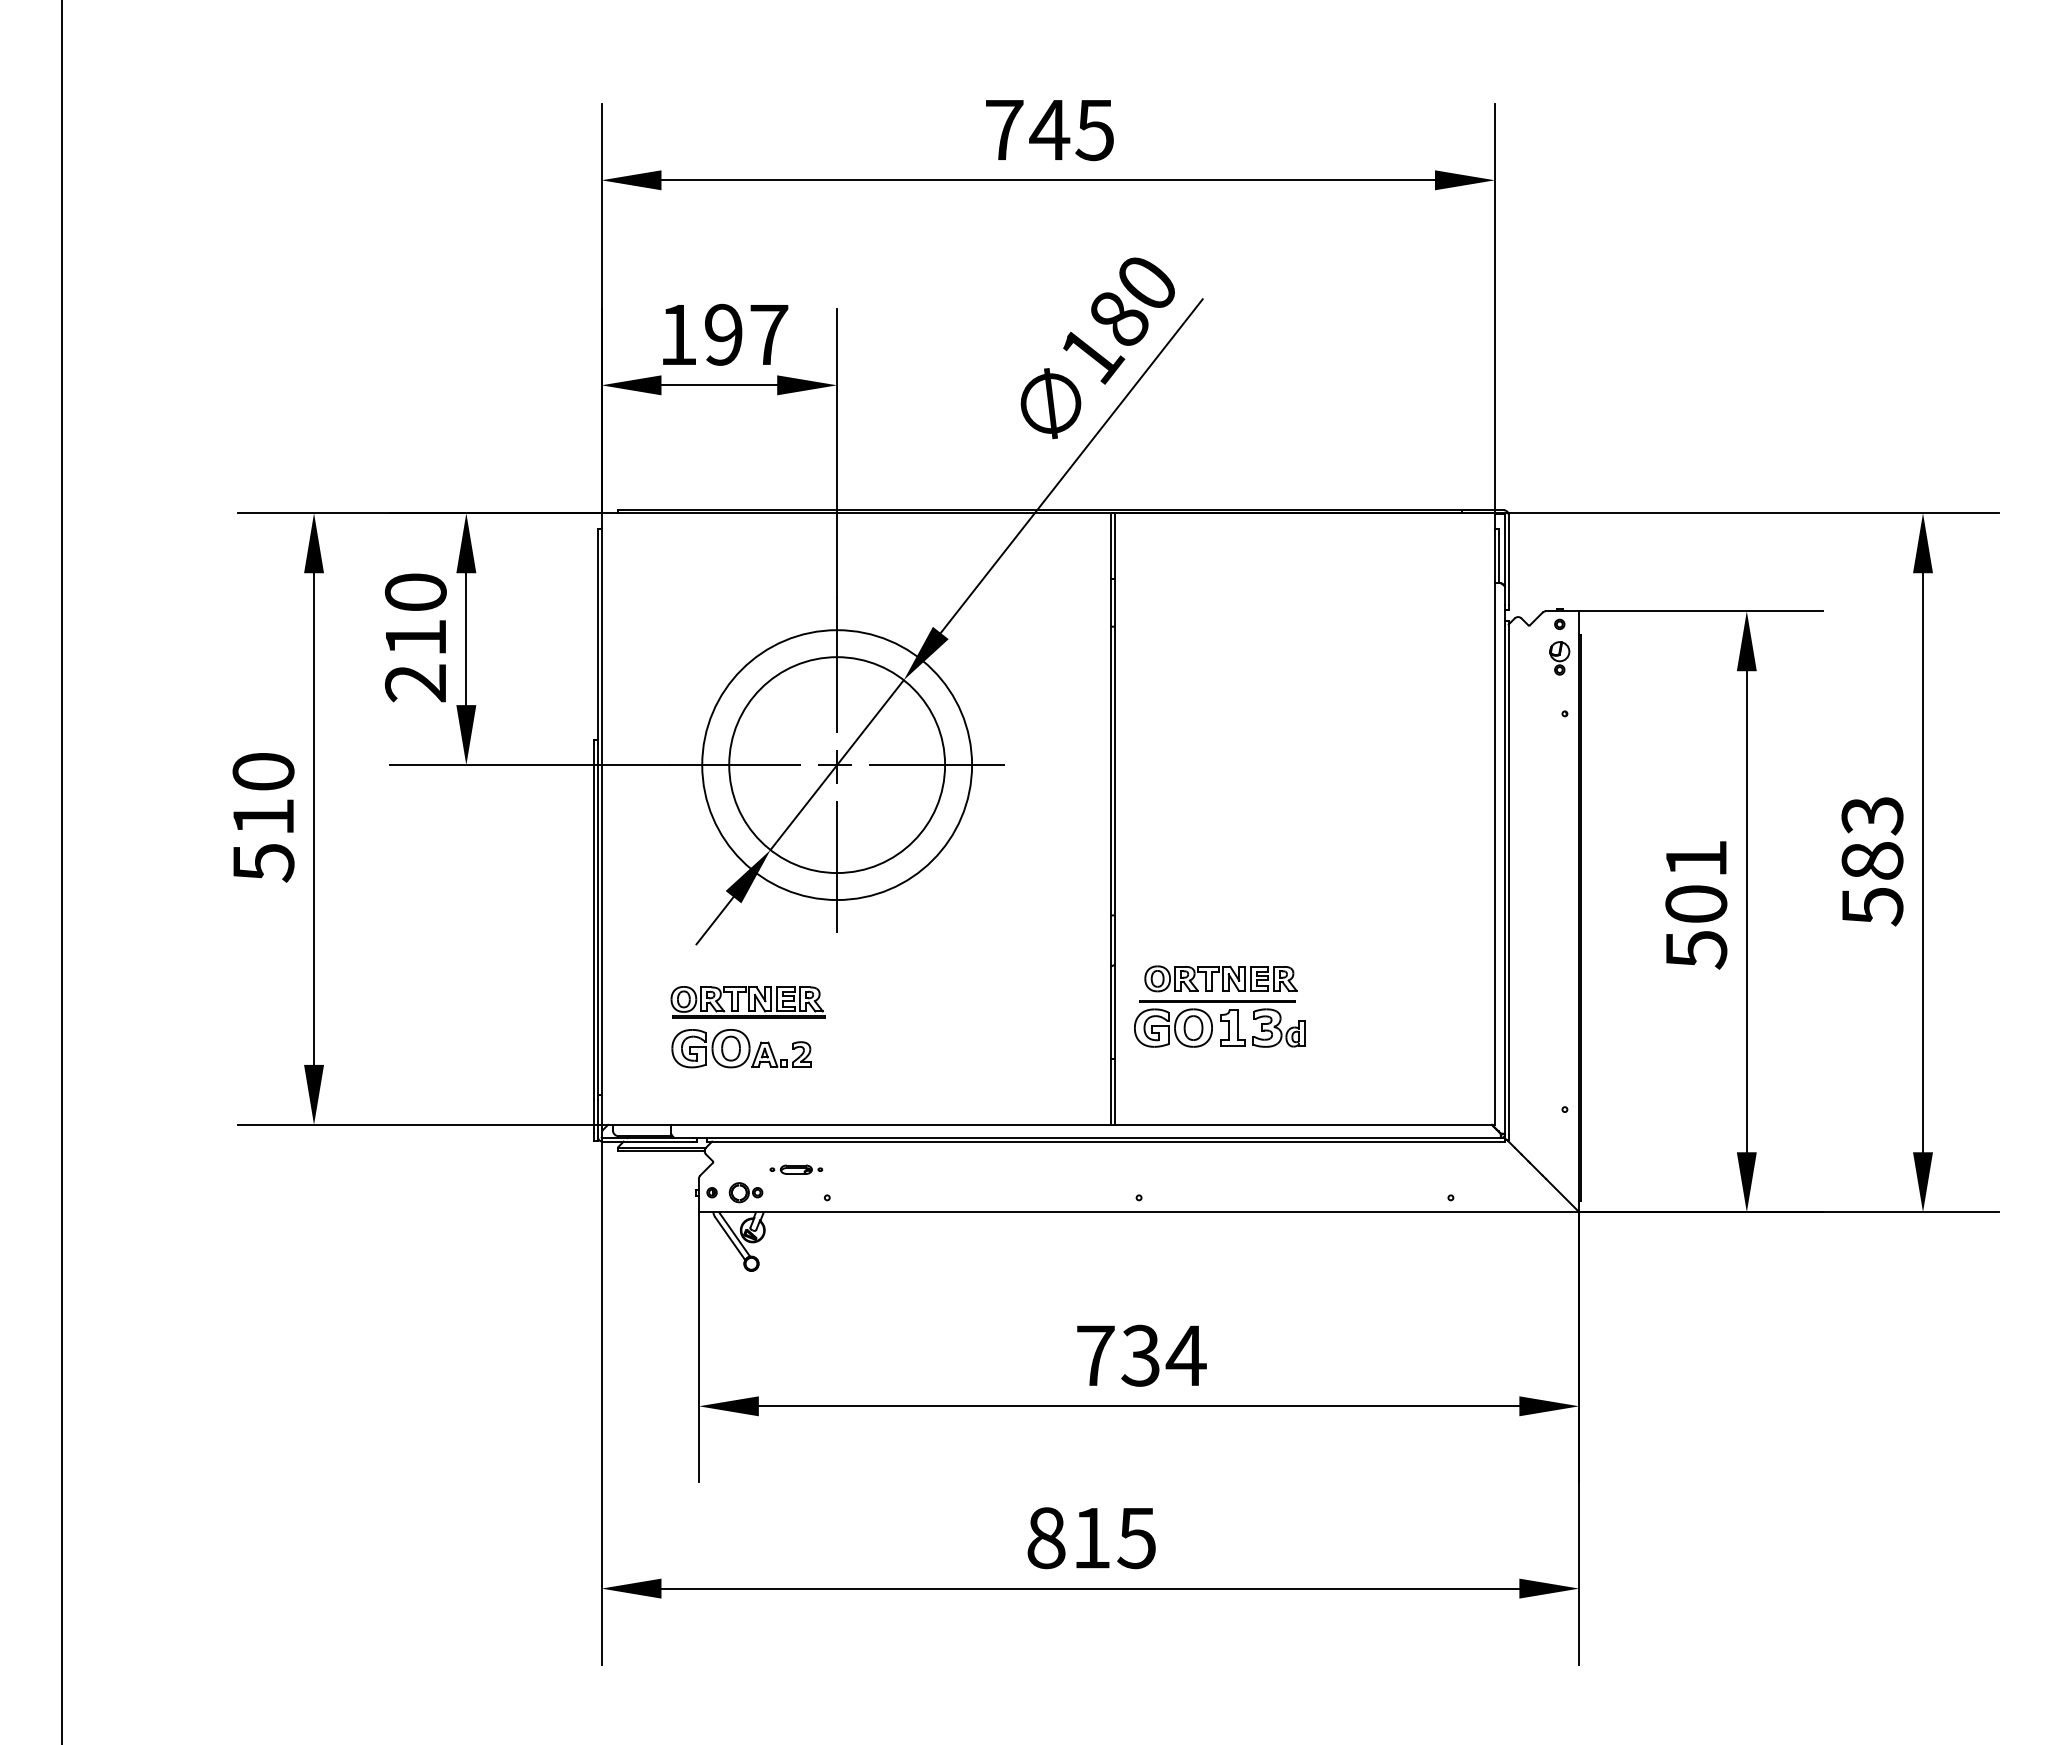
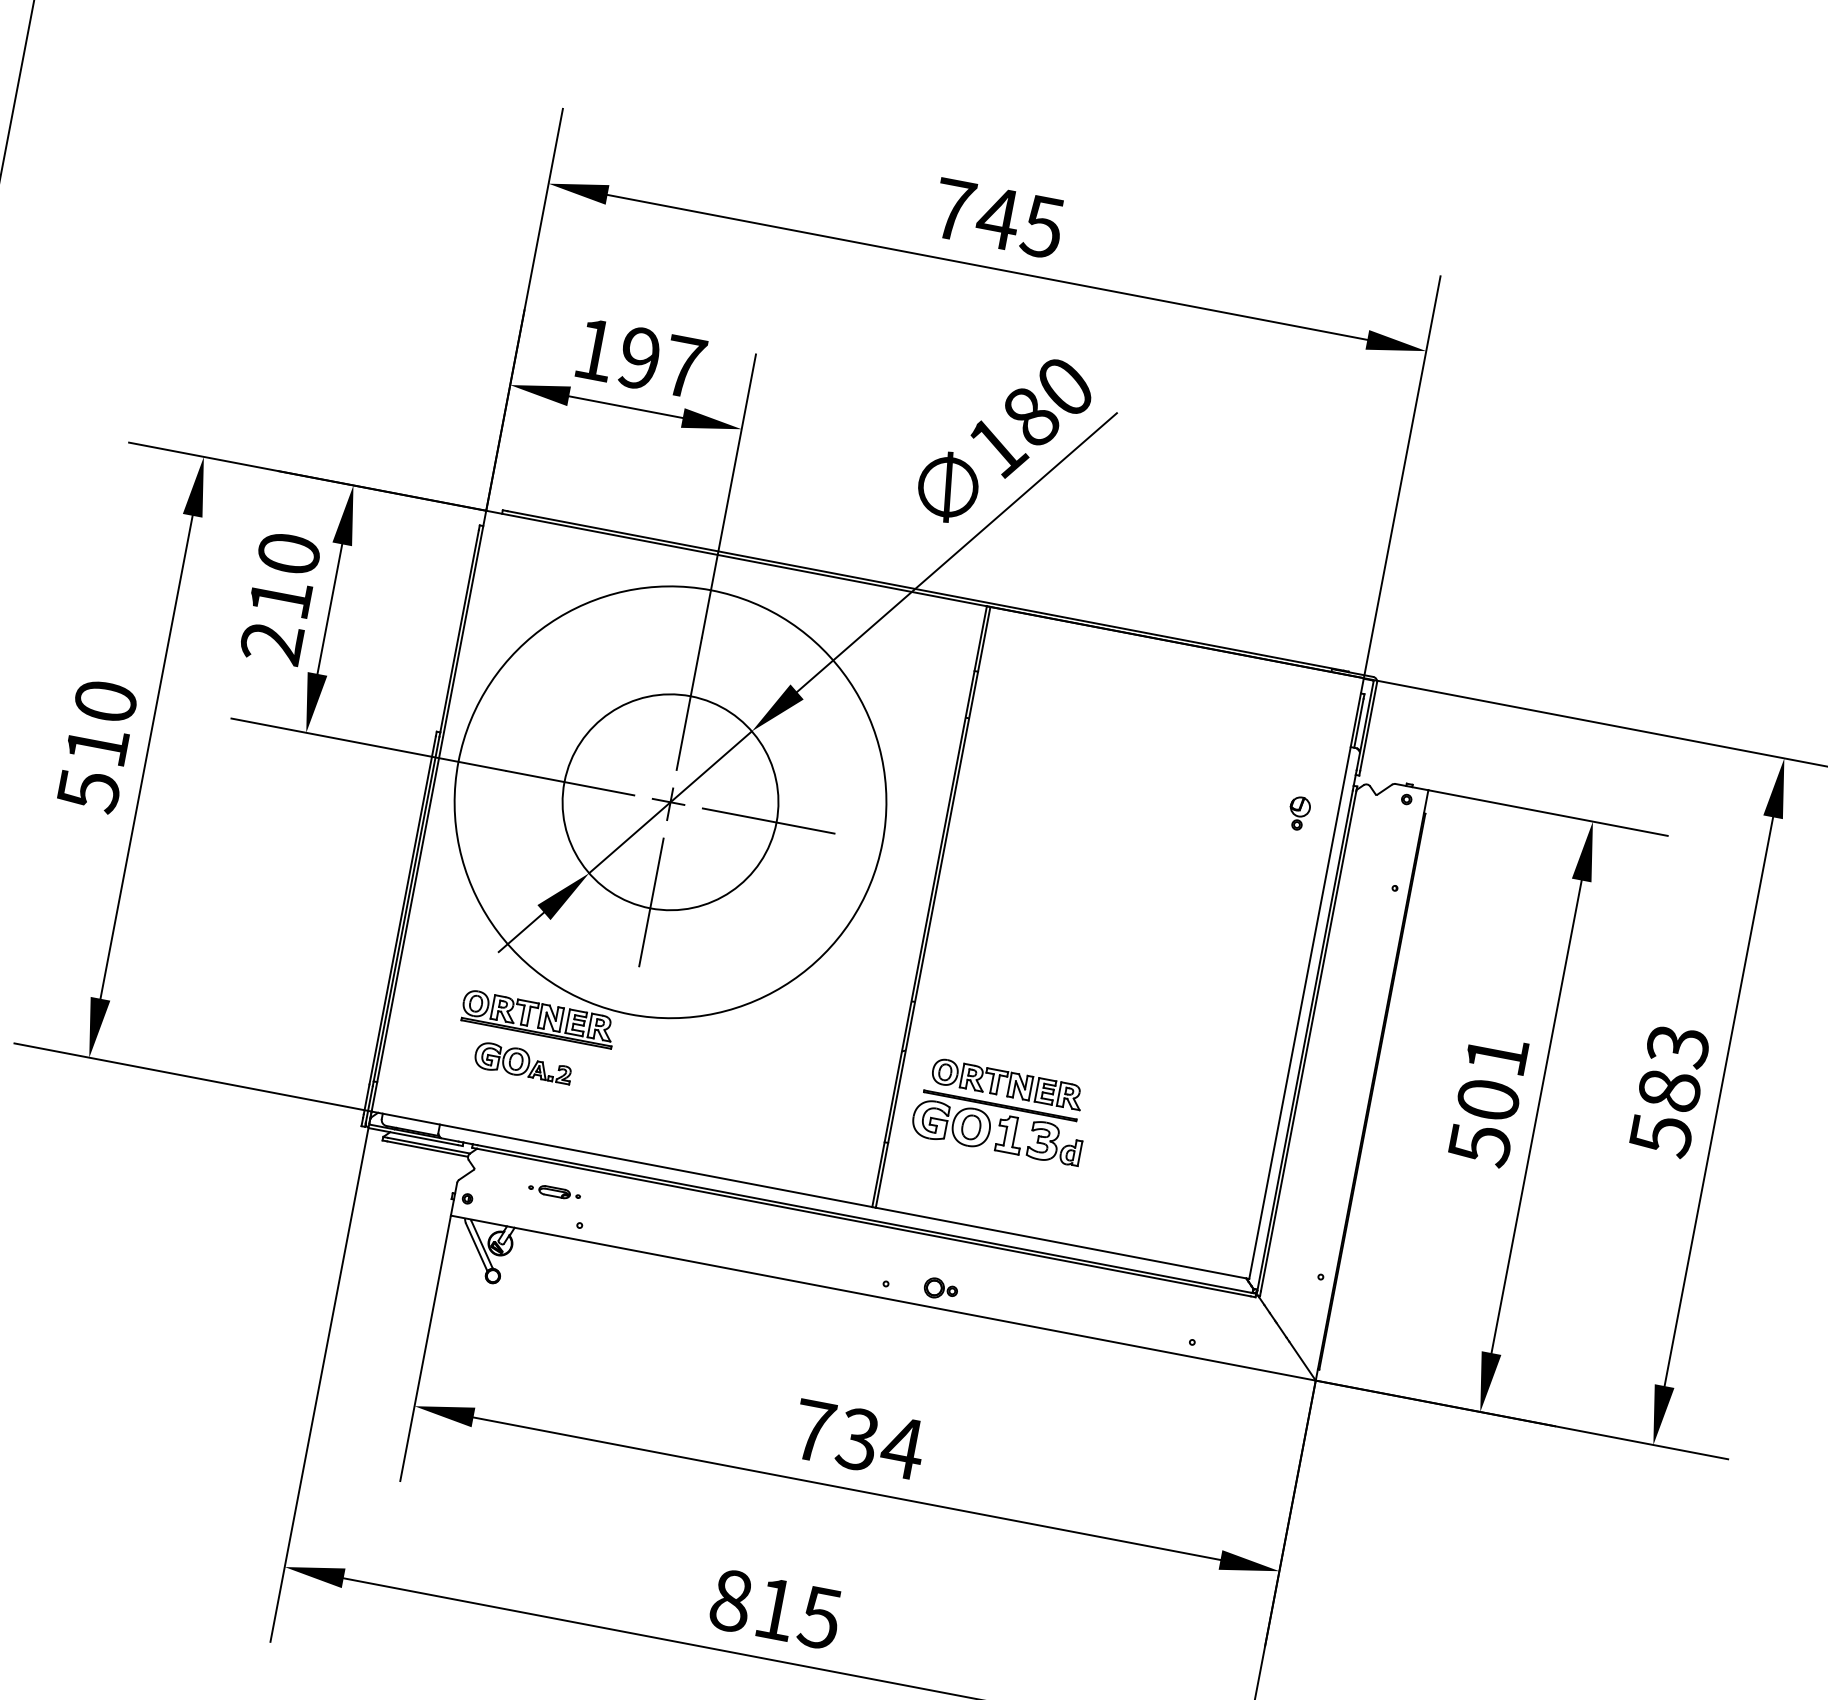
part: (1559, 658) -> (1298, 813), moved
circle: (837, 765) -> (670, 802), size x1.6
part: (741, 1048) -> (523, 1062), size x0.7
part: (745, 1192) -> (940, 1288), moved

